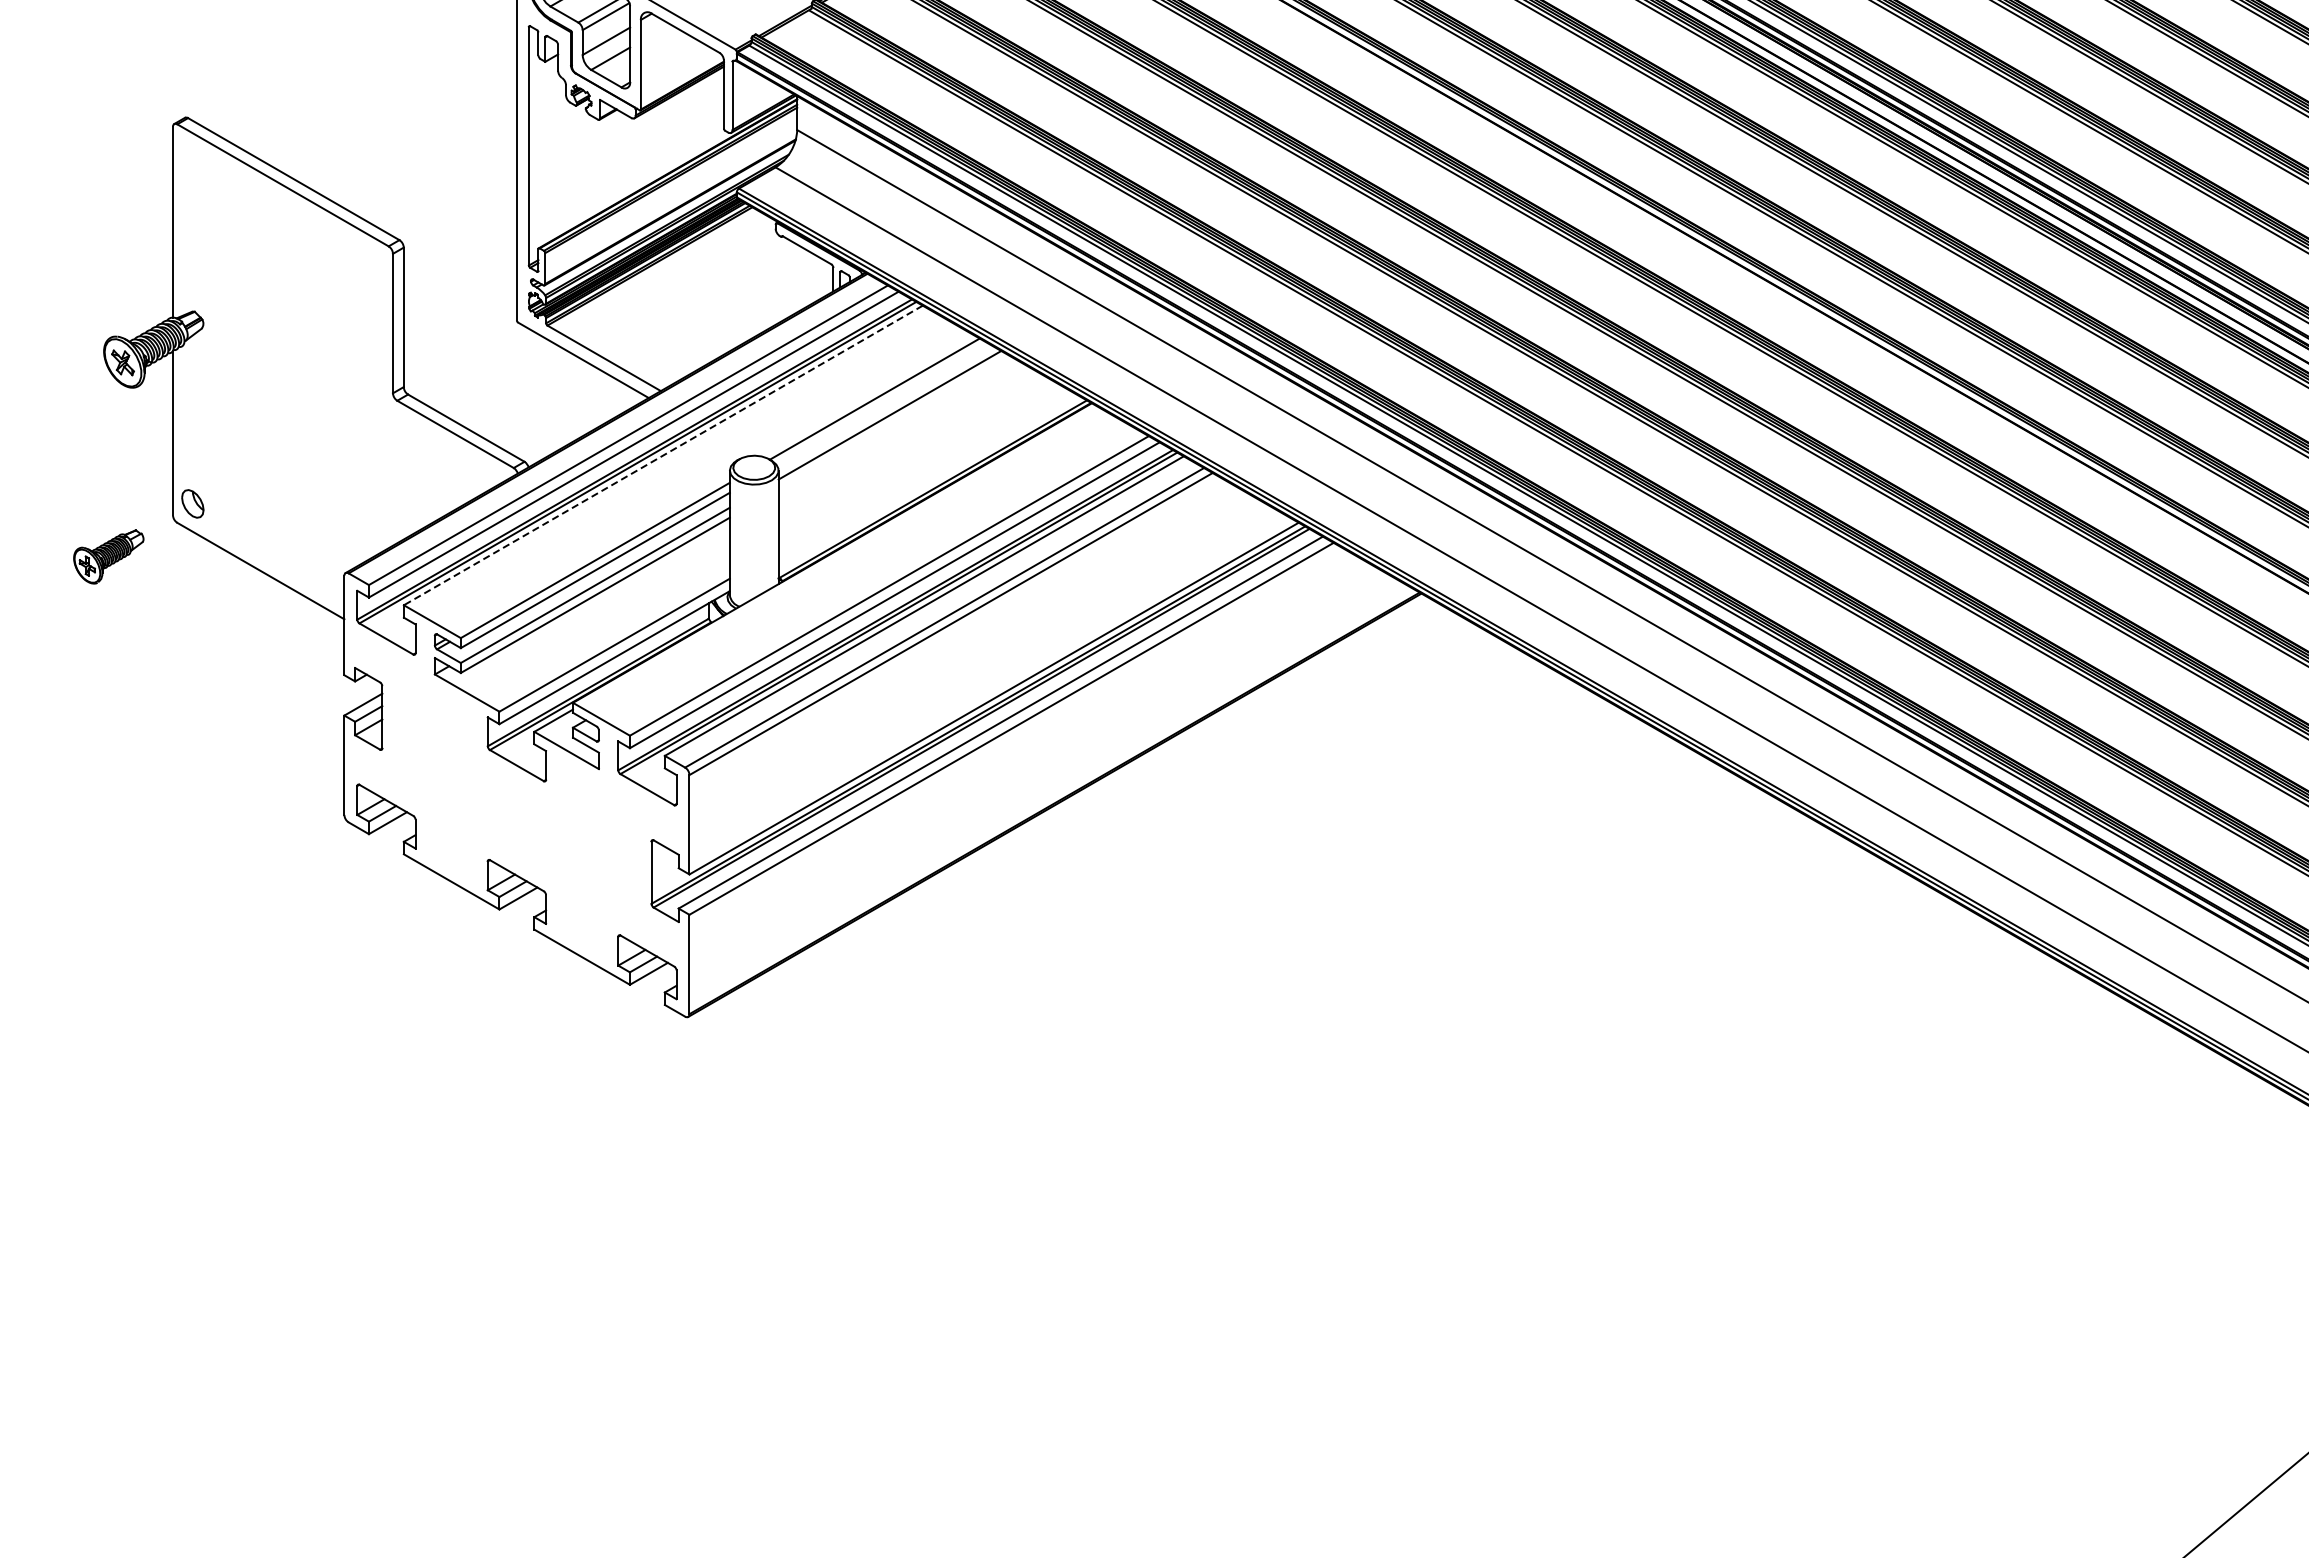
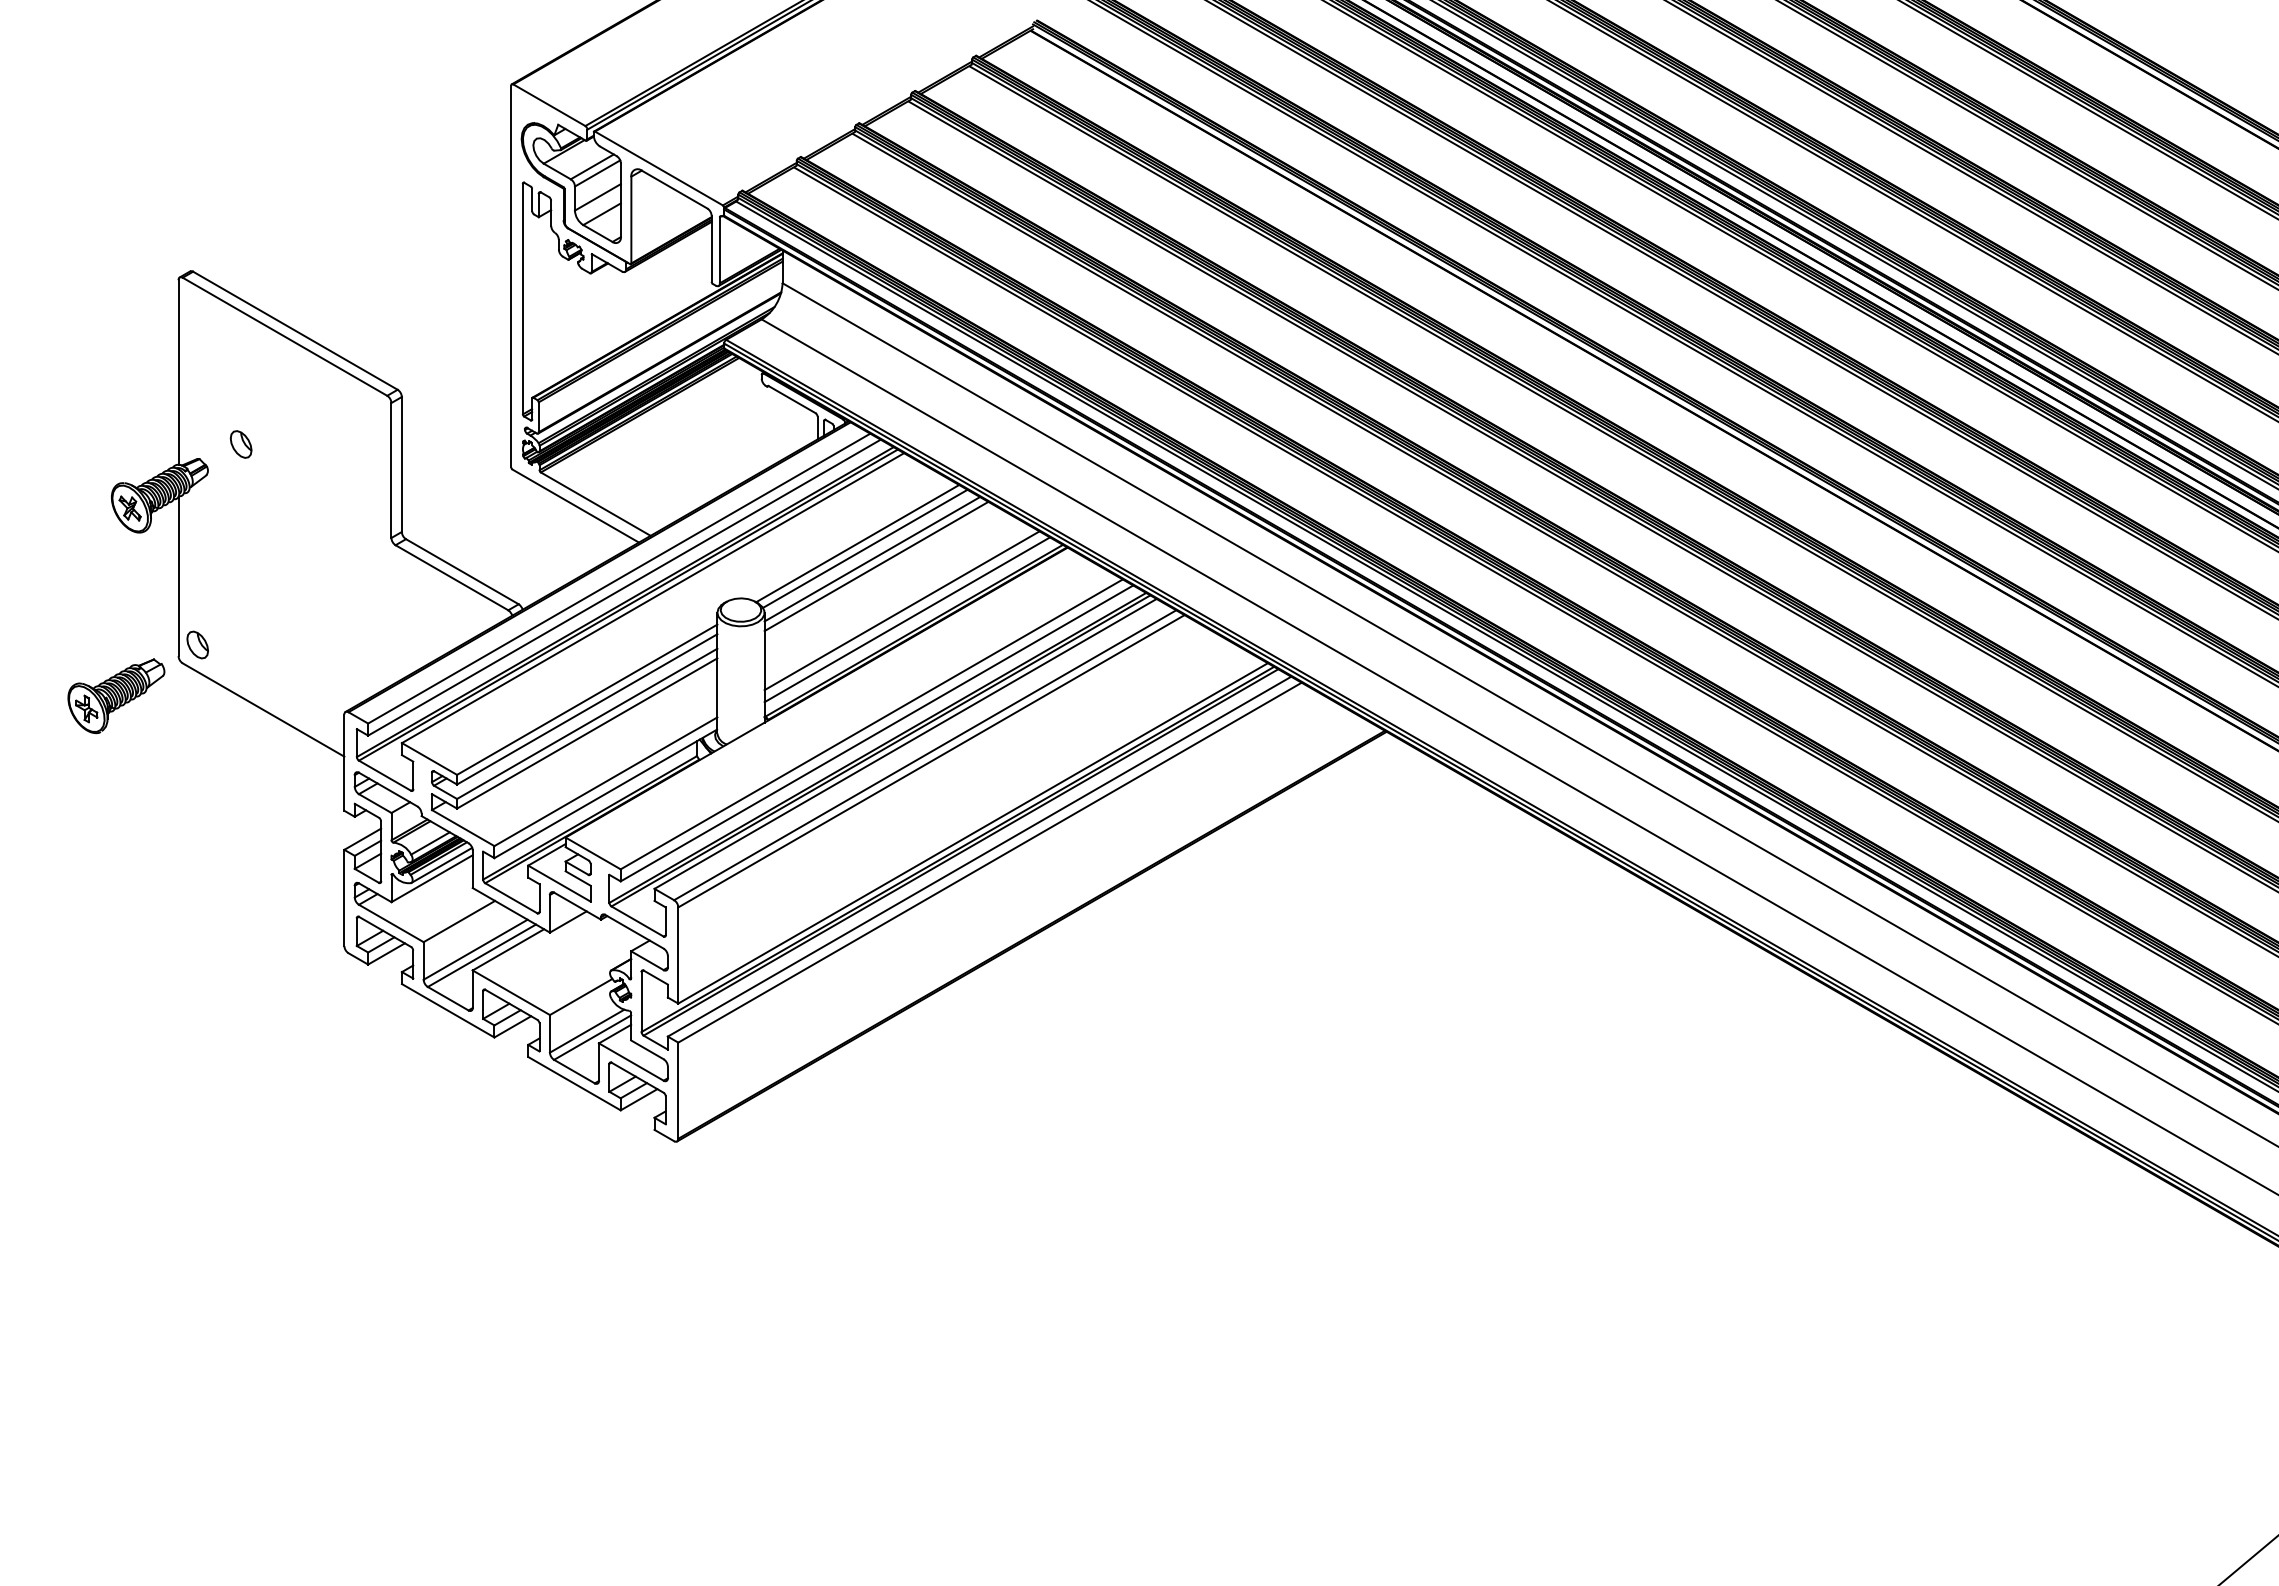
part: (237, 296) -> (240, 444), added
line: (882, 404) -> (865, 548), added
line: (894, 422) -> (876, 566), added
line: (663, 455) -> (653, 598), dashed -> solid
line: (920, 468) -> (901, 610), added
line: (926, 477) -> (907, 619), added
part: (108, 557) -> (116, 696), size x1.43
part: (516, 795) -> (510, 927), added

